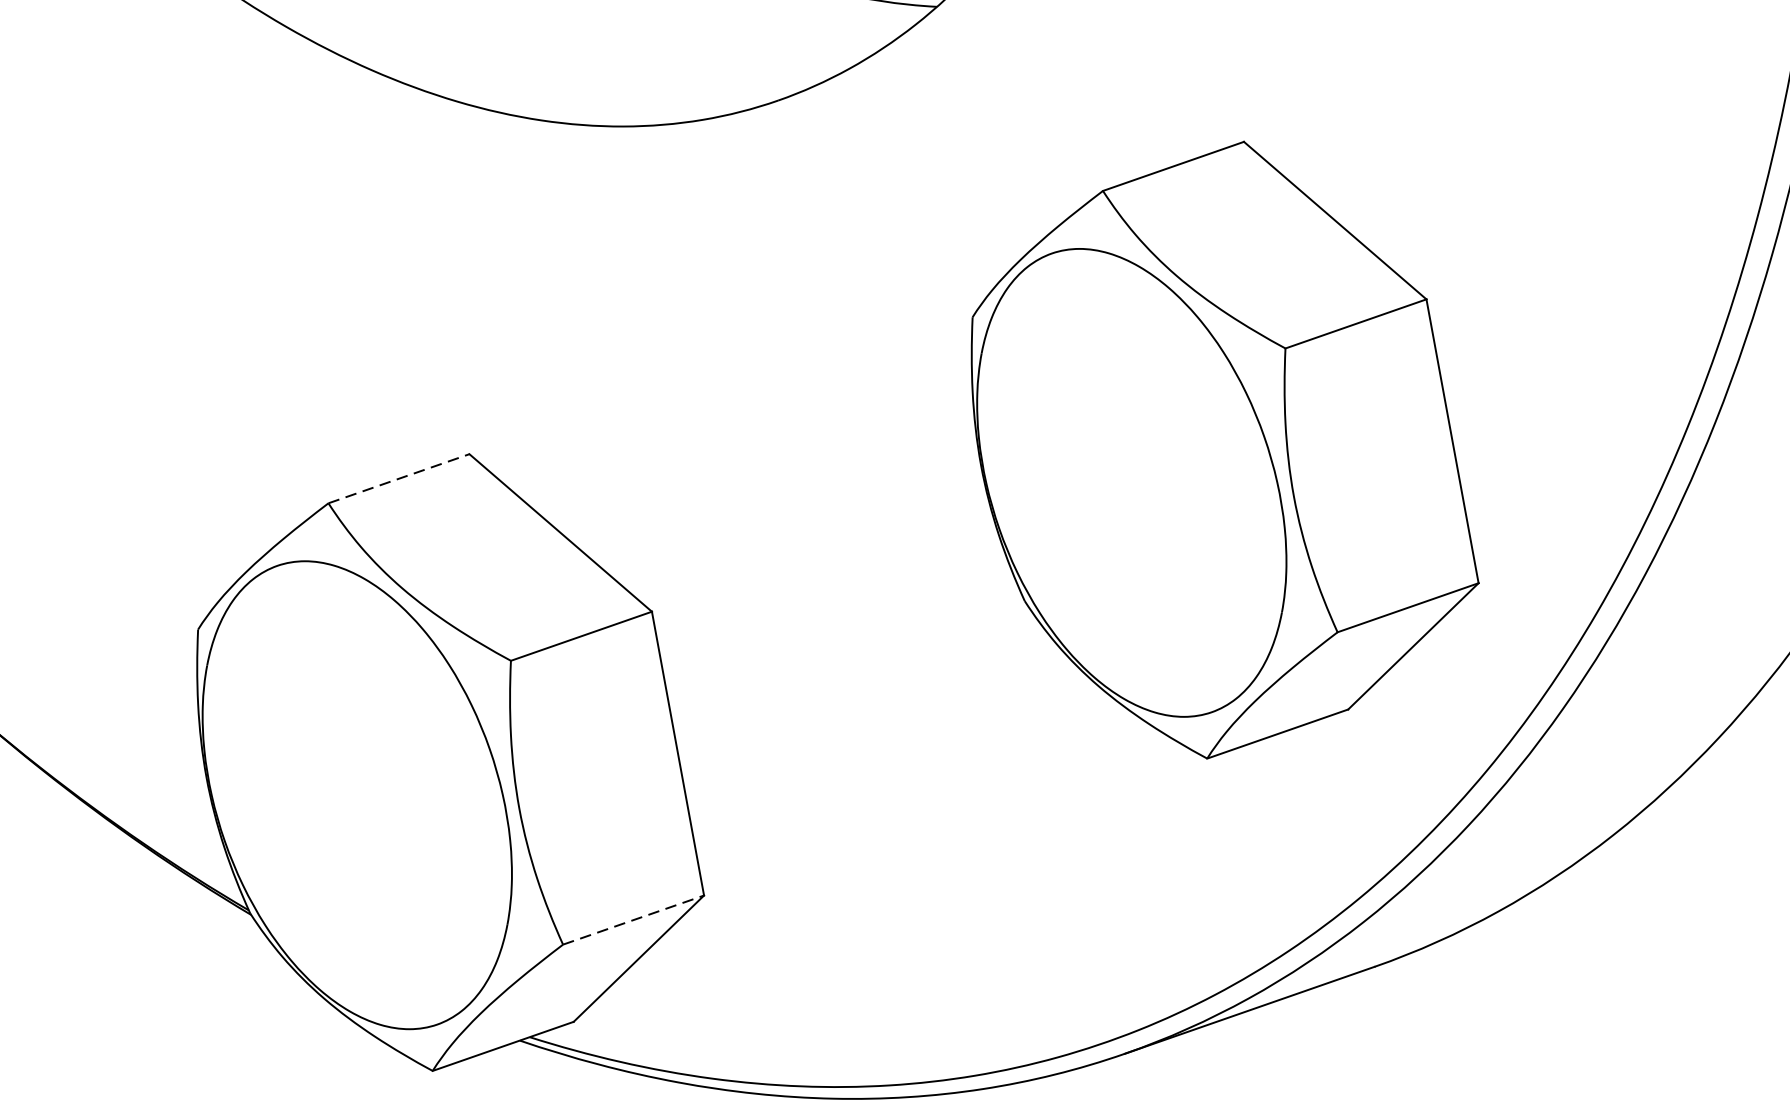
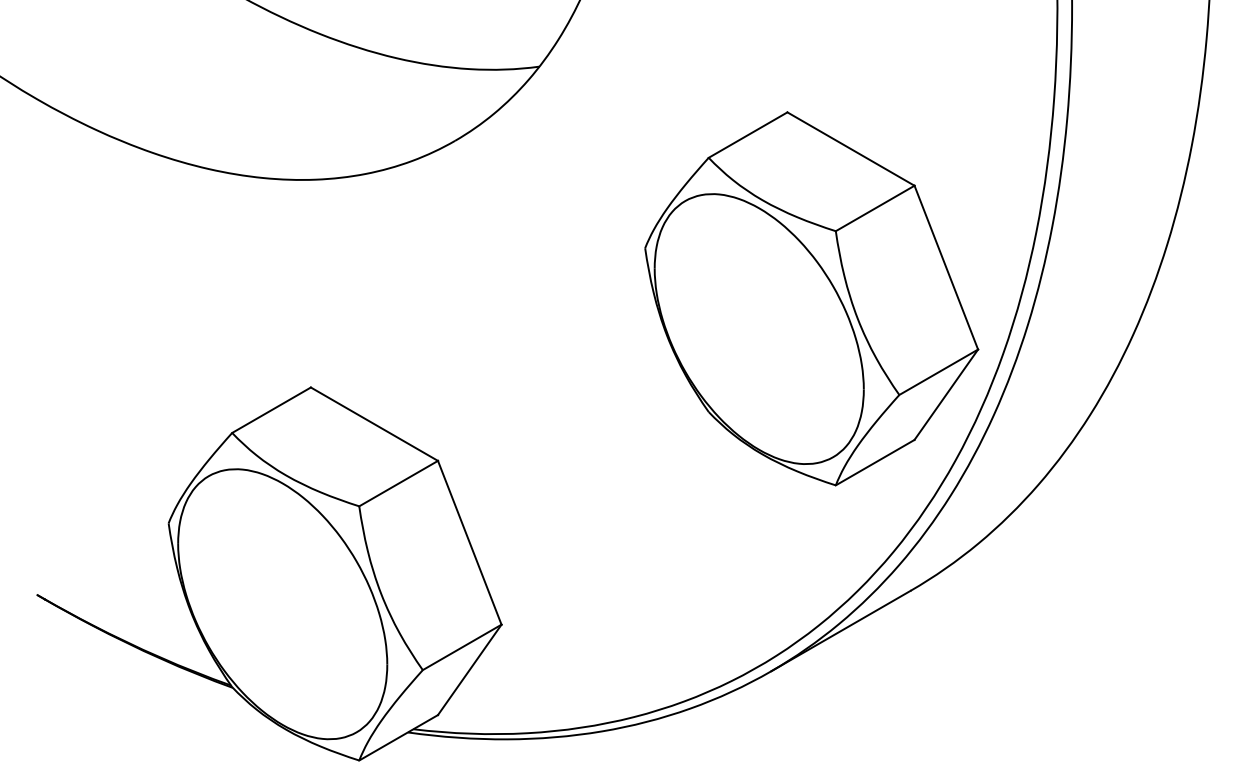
part: (1225, 449) -> (811, 298), moved
line: (399, 477) -> (271, 409), dashed -> solid
line: (634, 920) -> (462, 647), dashed -> solid

